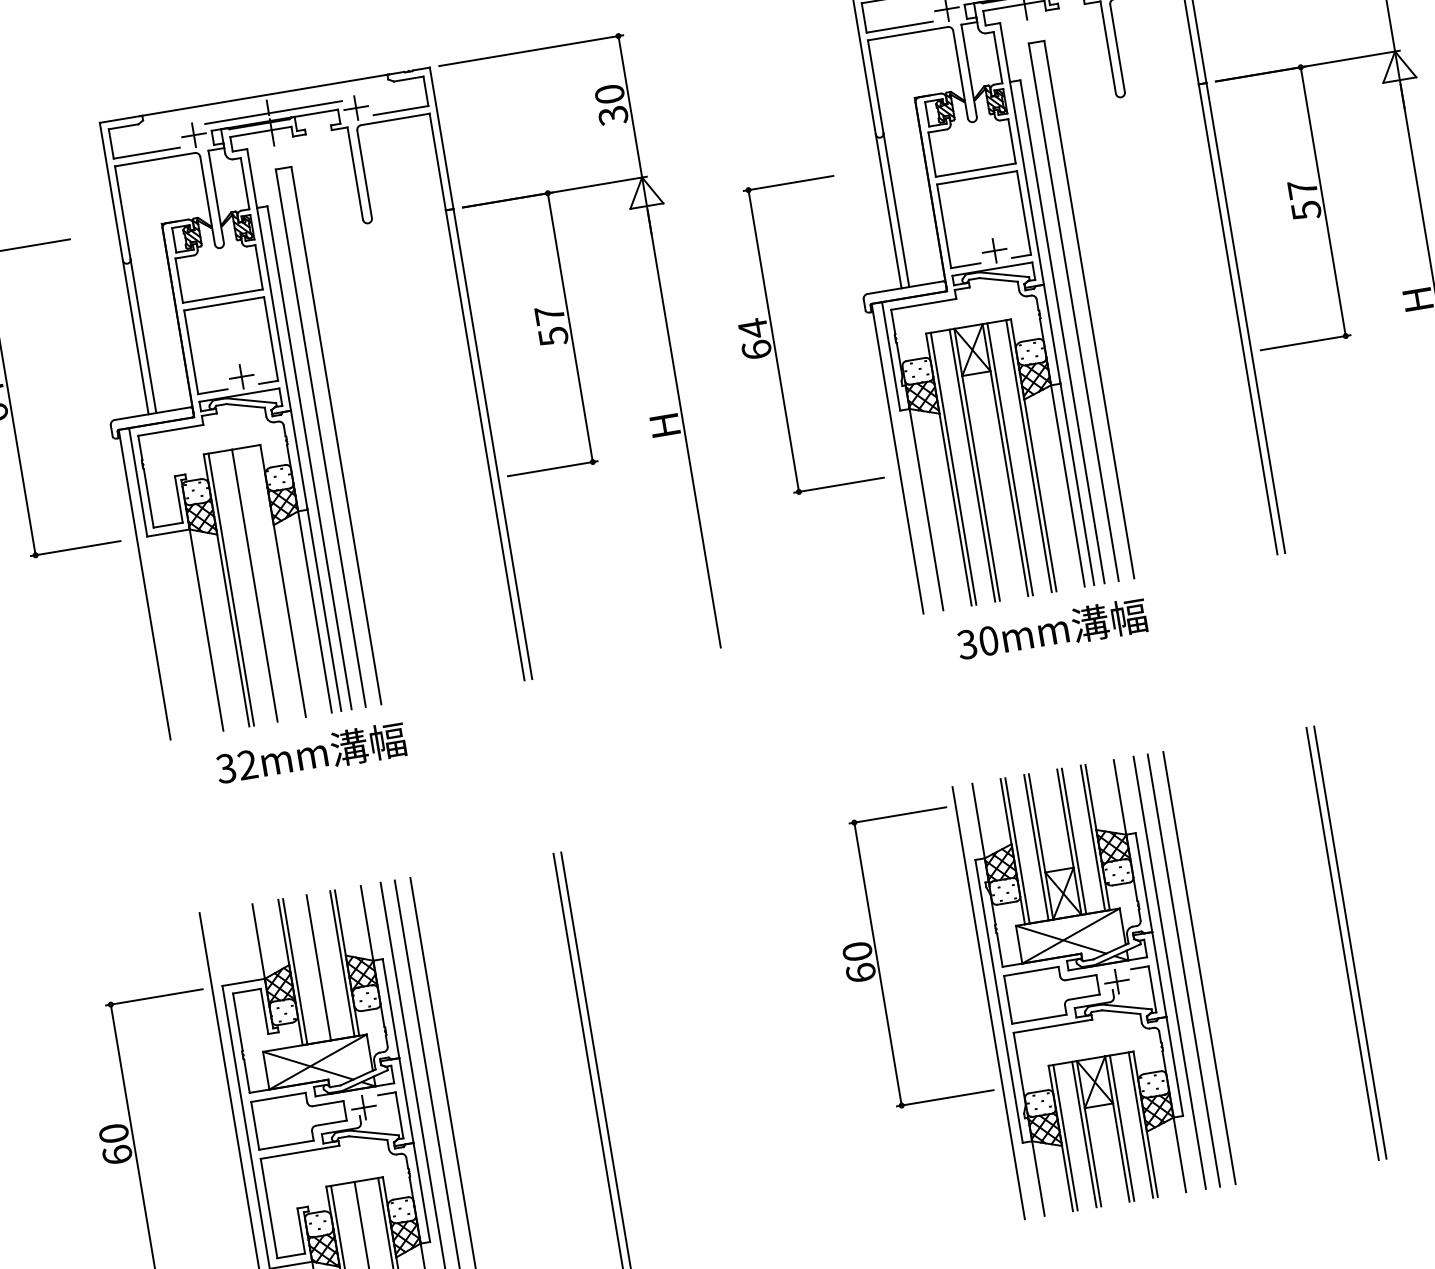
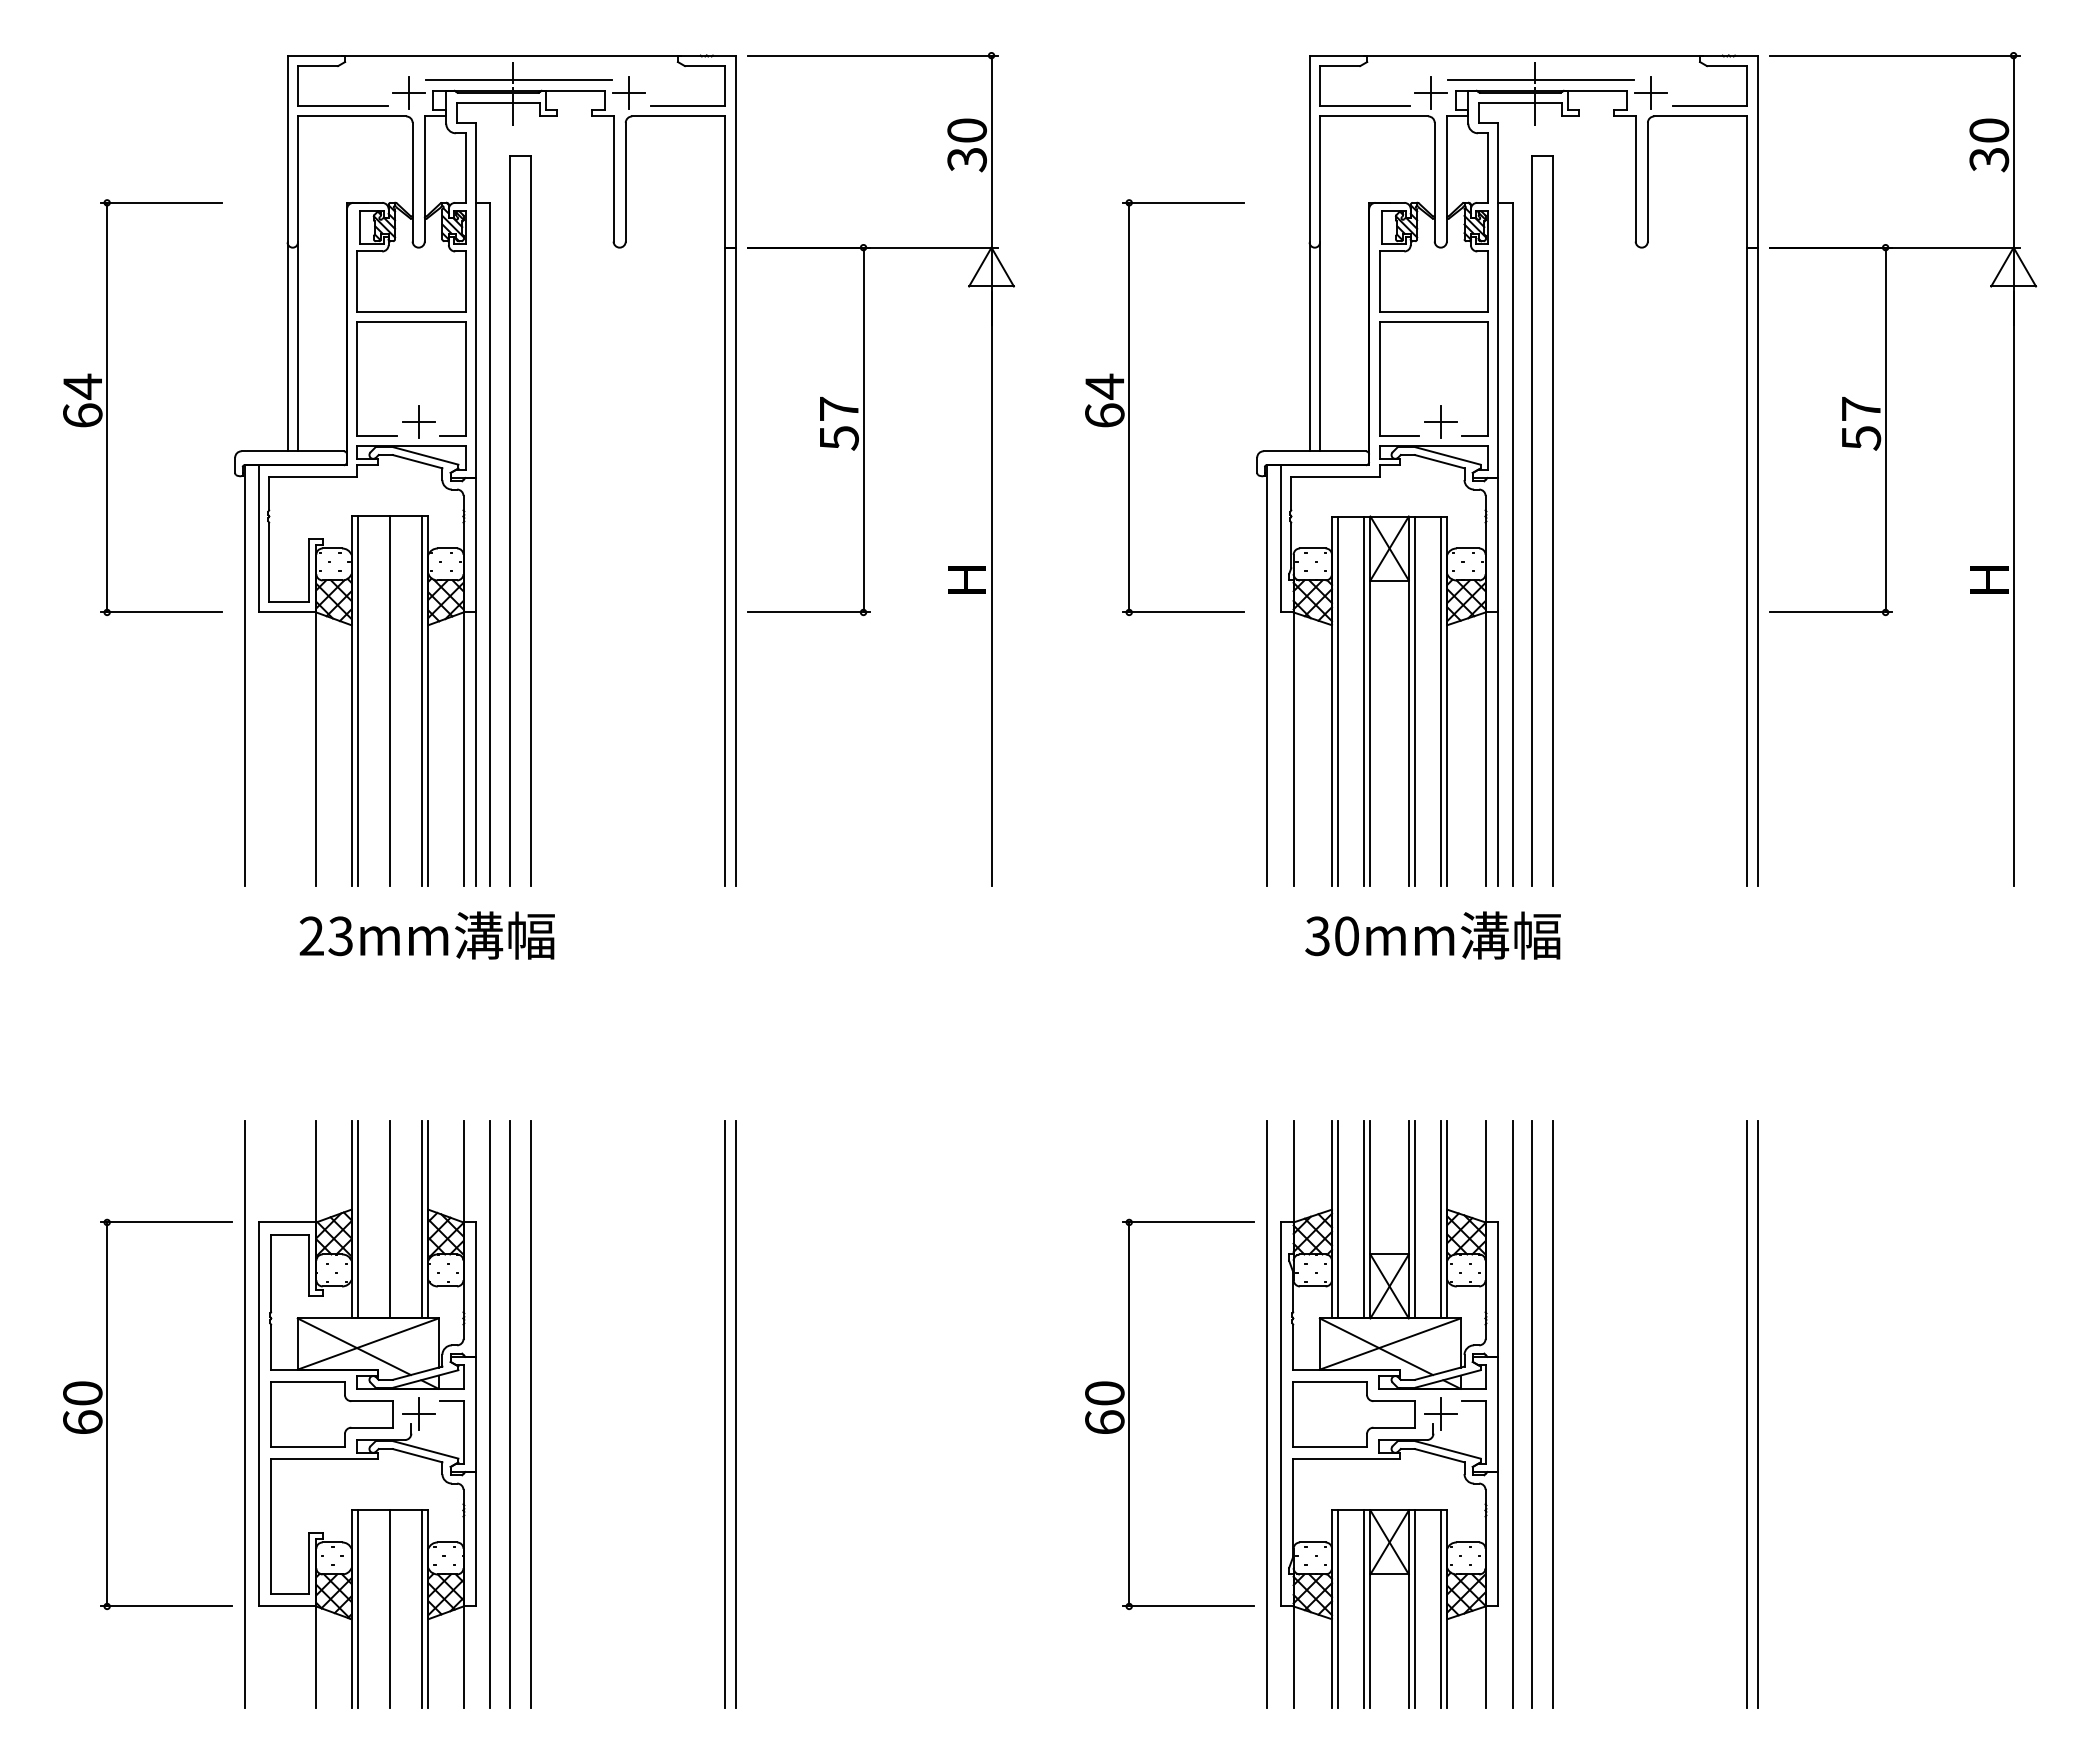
part: (773, 340) -> (1129, 407), moved
line: (278, 581) -> (421, 700), added
text: (236, 767) -> (325, 936), 32mm -> 23mm
part: (878, 964) -> (1129, 1414), moved

